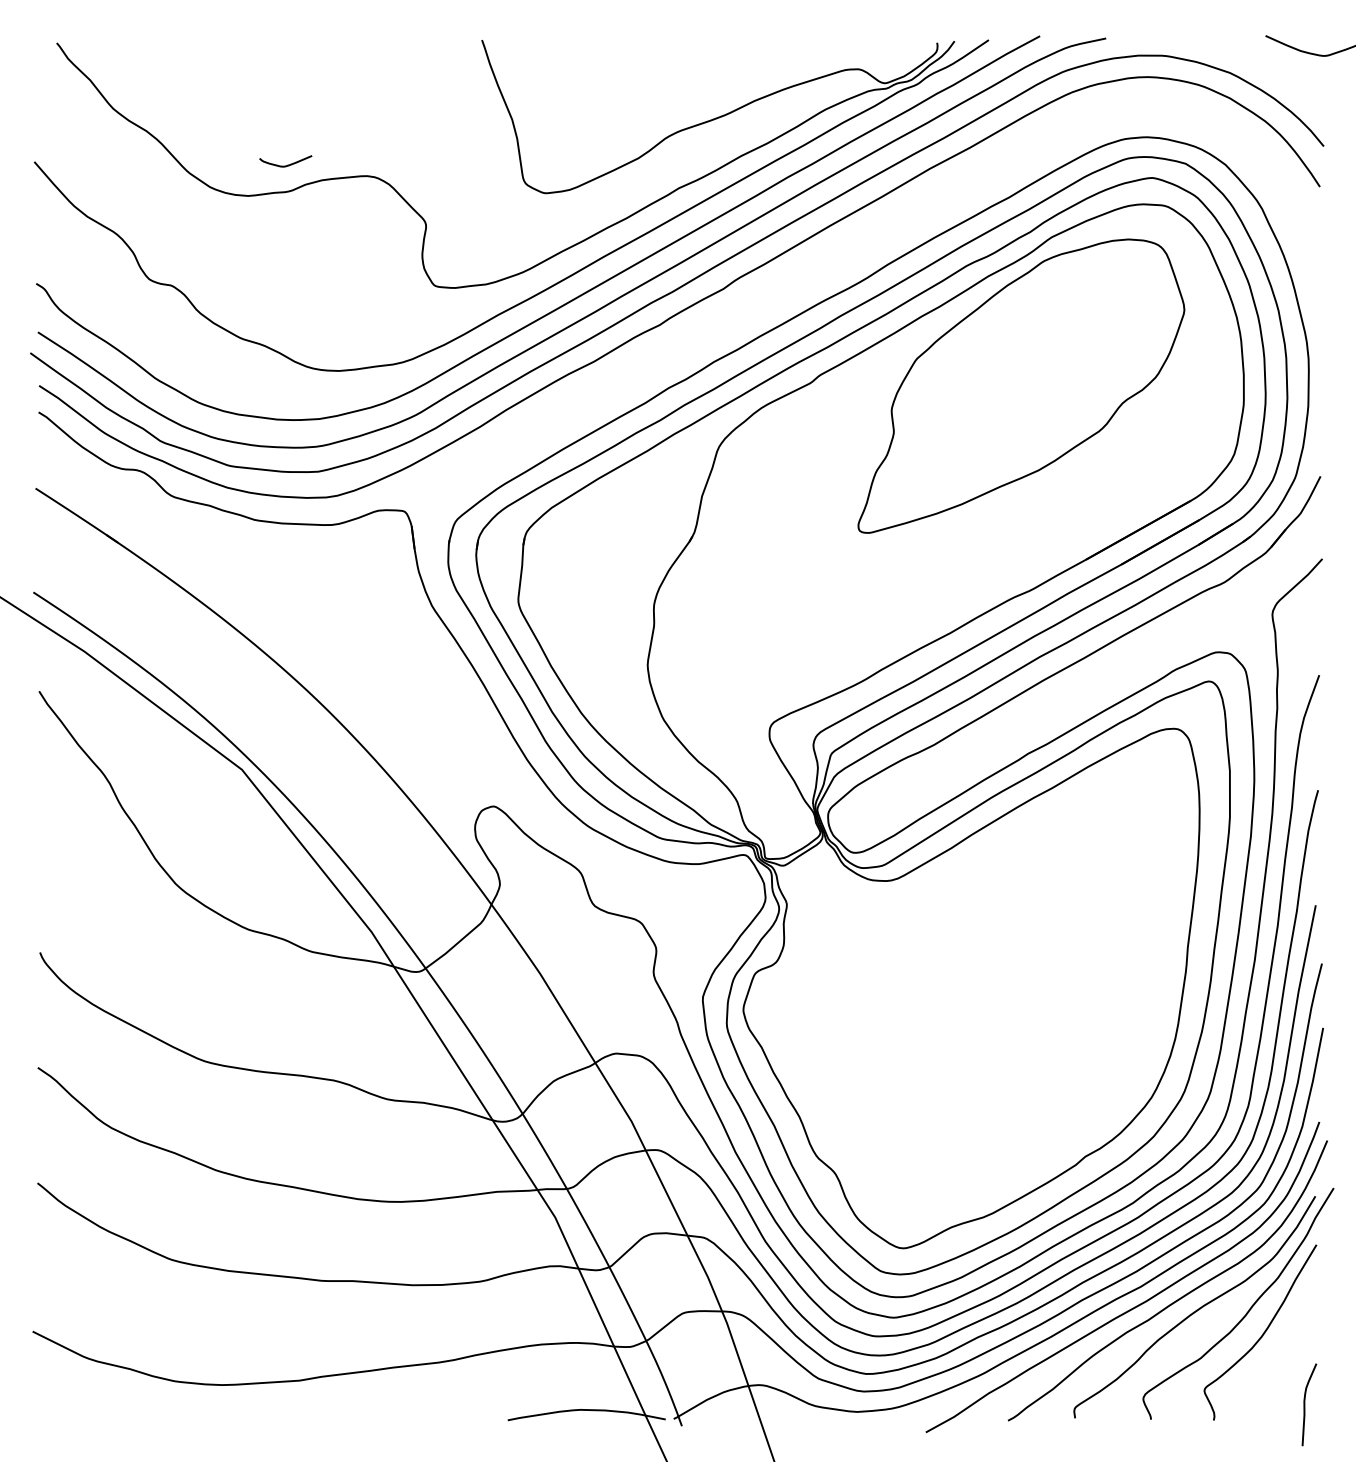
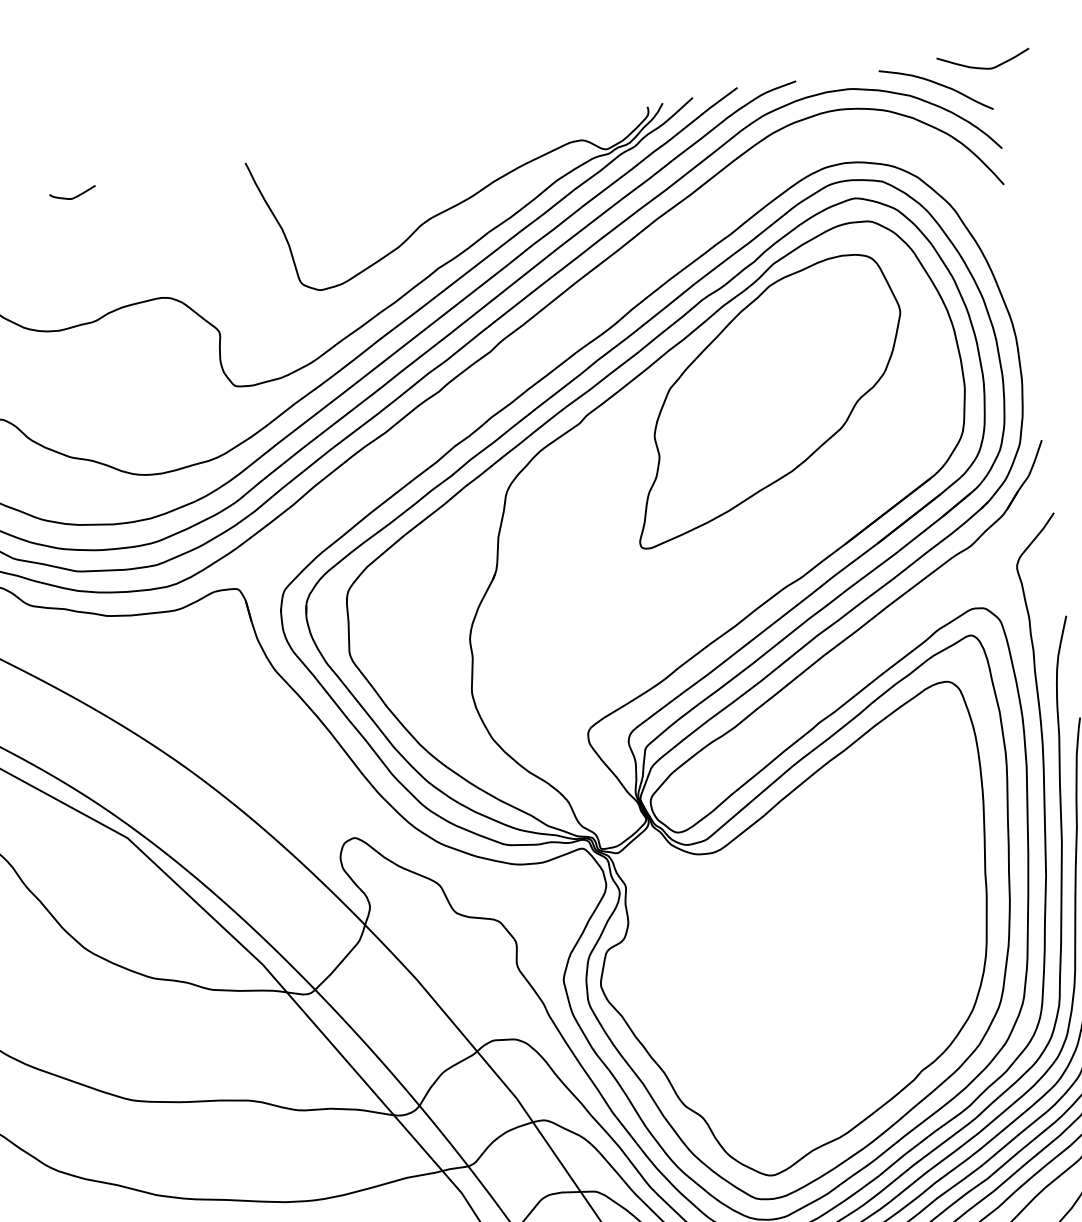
curve: (1261, 64) -> (936, 84), added
curve: (287, 164) -> (74, 196), moved

